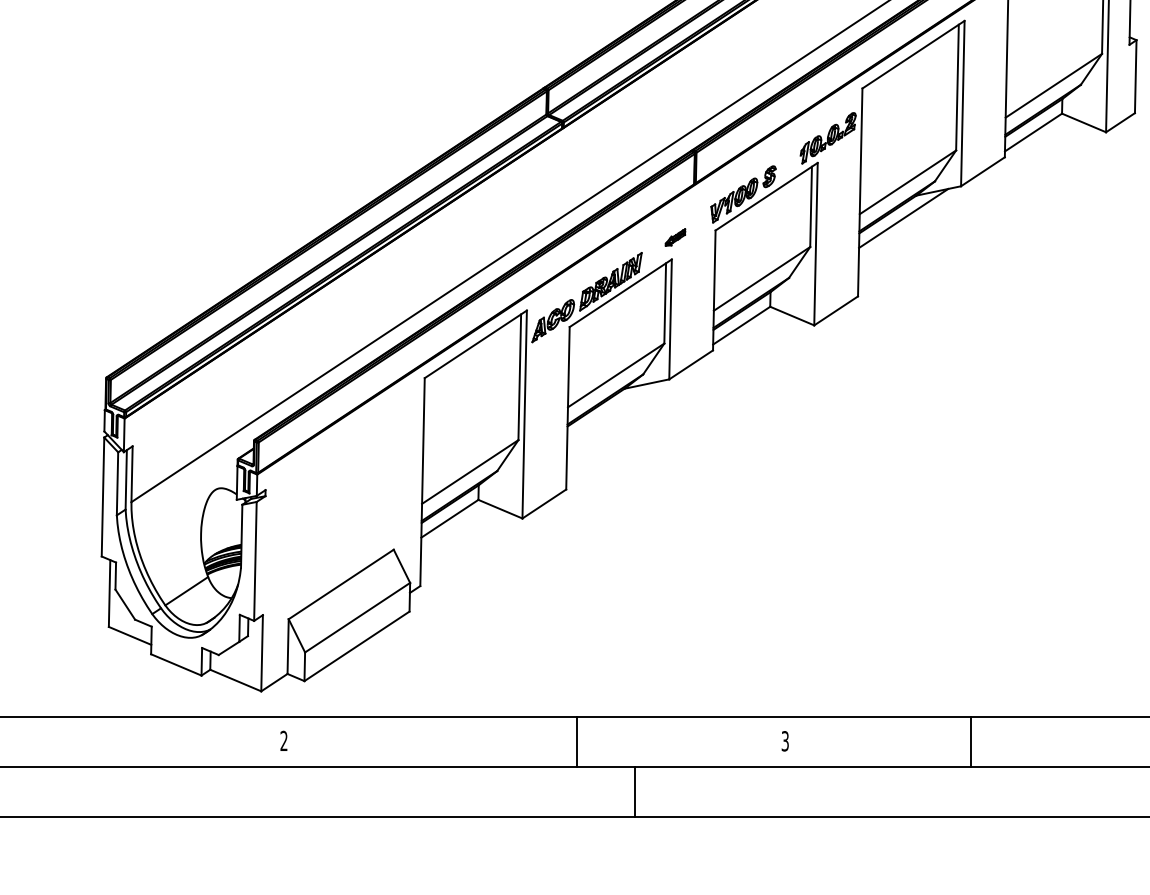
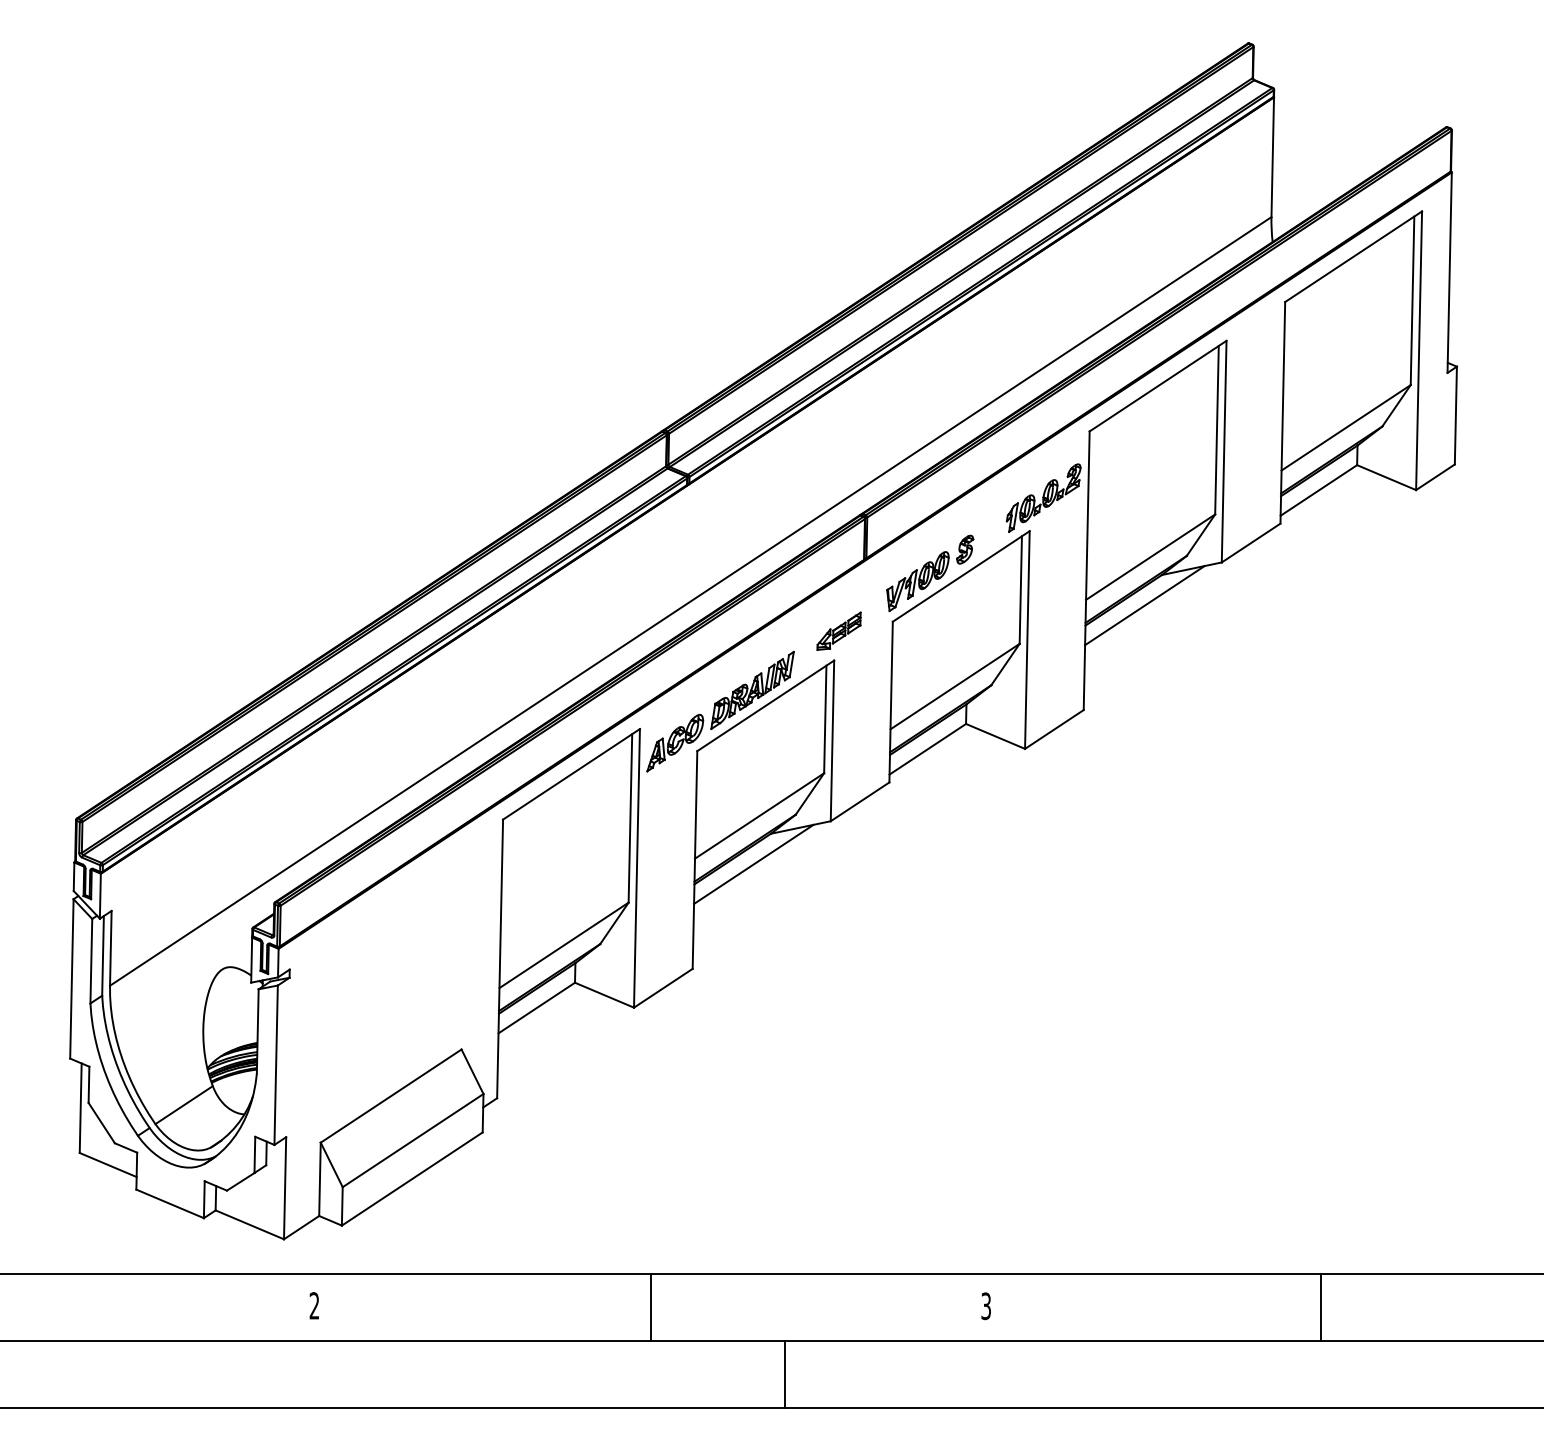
part: (675, 237) -> (838, 630), size x1.67
line: (611, 410) -> (753, 863), added
line: (576, 741) -> (650, 1306), moved
line: (970, 741) -> (1320, 1306), moved

